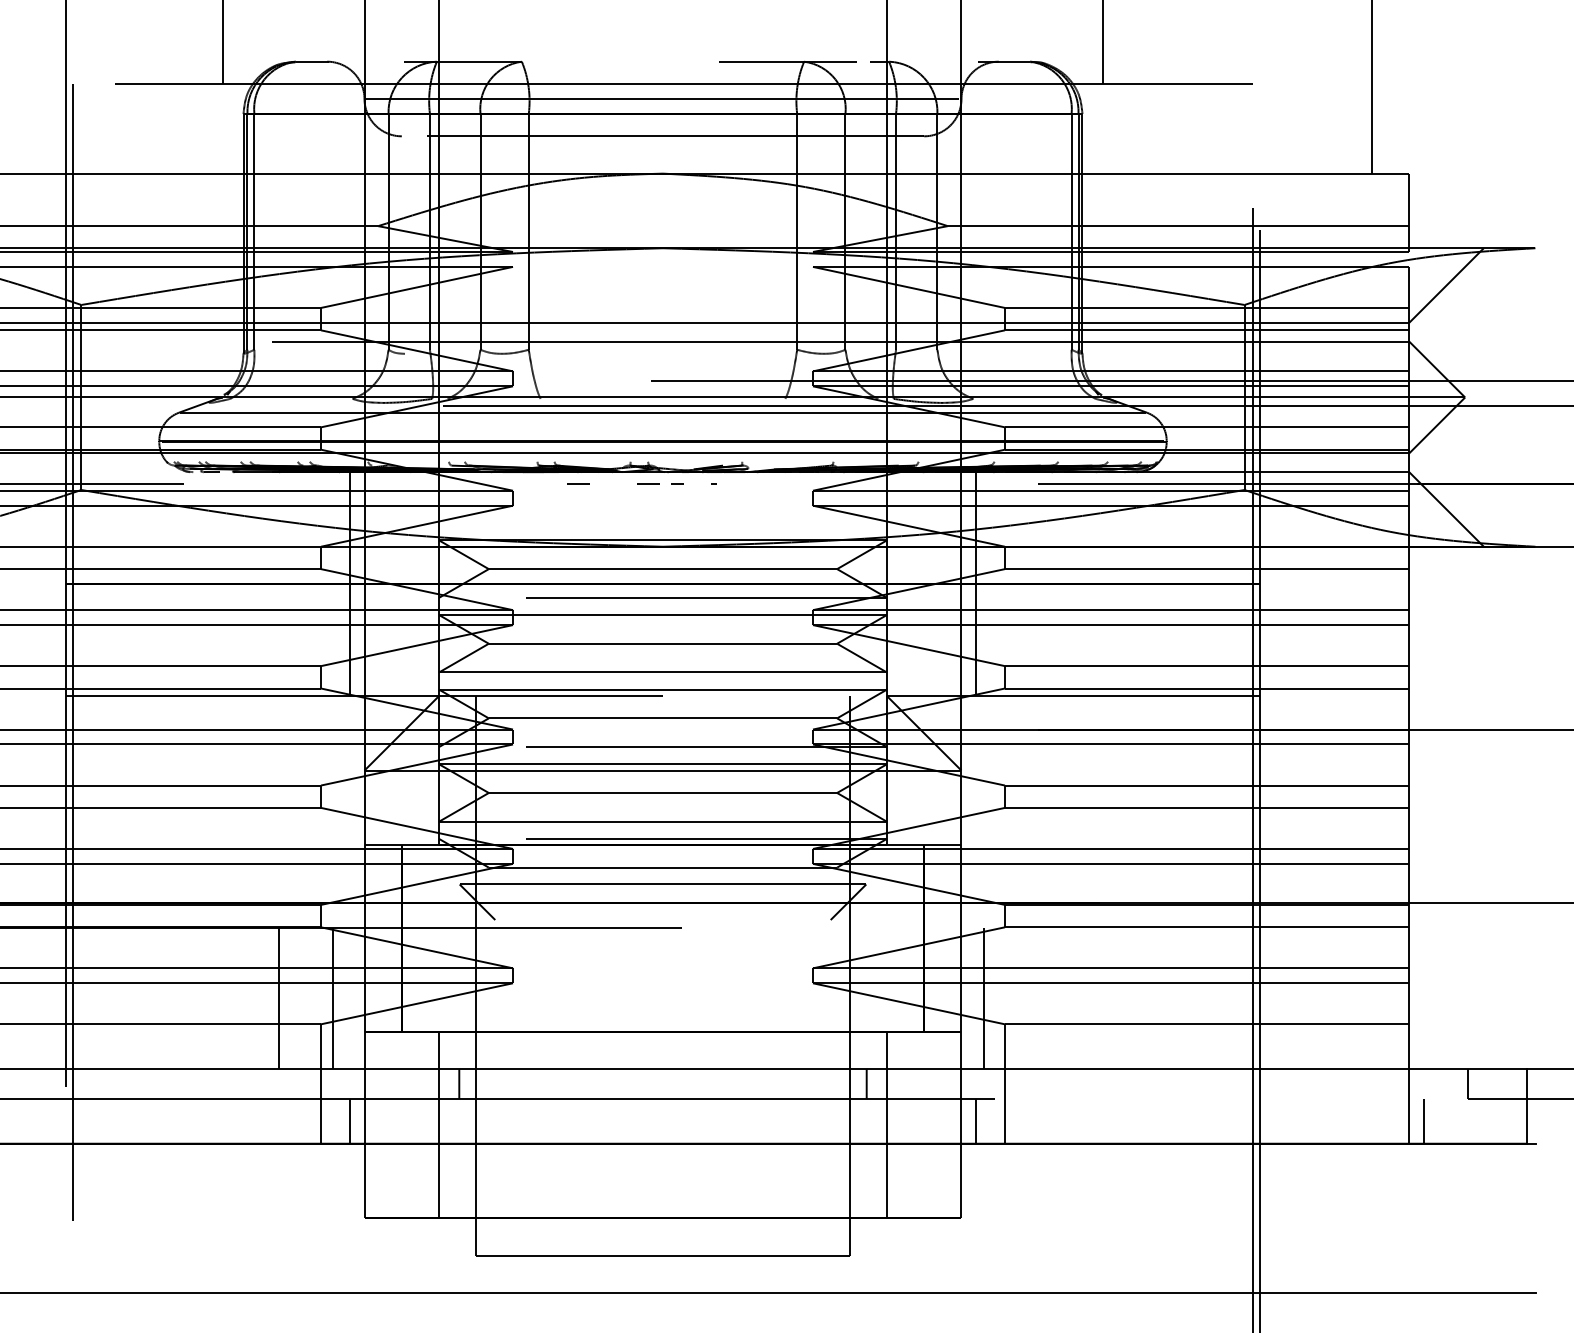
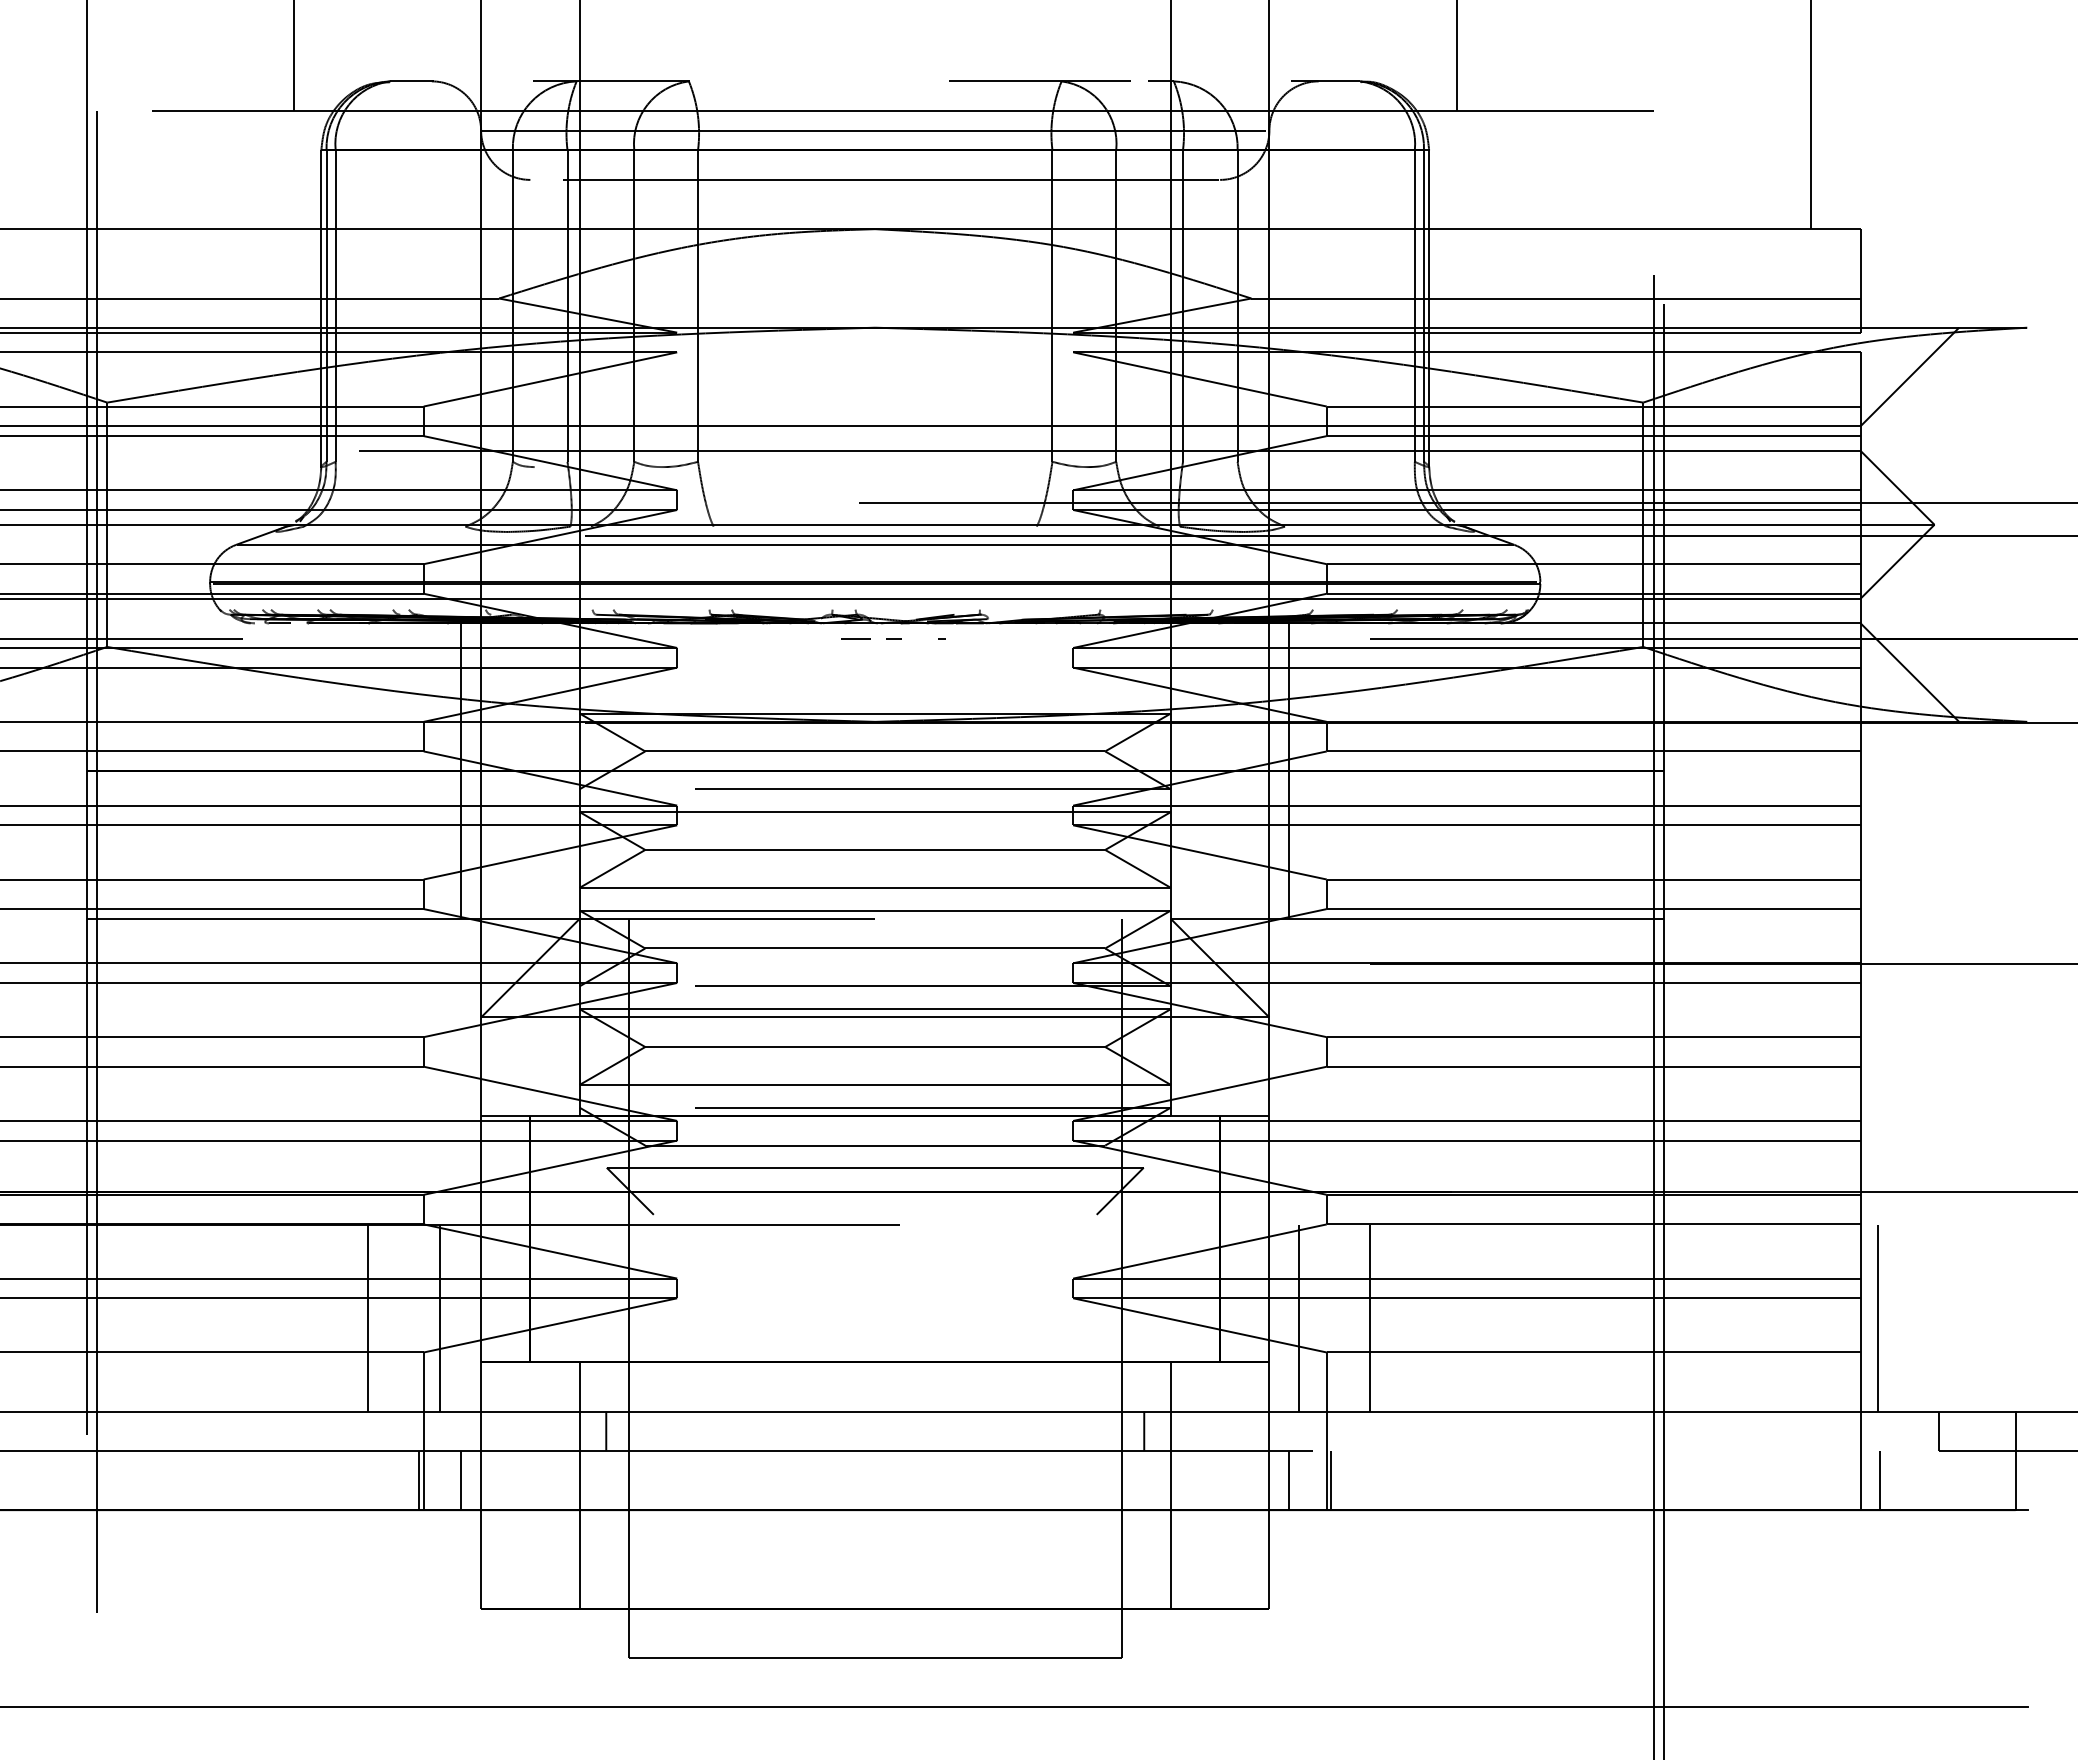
line: (577, 483) -> (762, 638), removed
line: (1038, 997) -> (1370, 1317), added
line: (1421, 997) -> (1877, 1317), added
line: (317, 1121) -> (419, 1480), added
line: (1008, 1121) -> (1331, 1480), added

